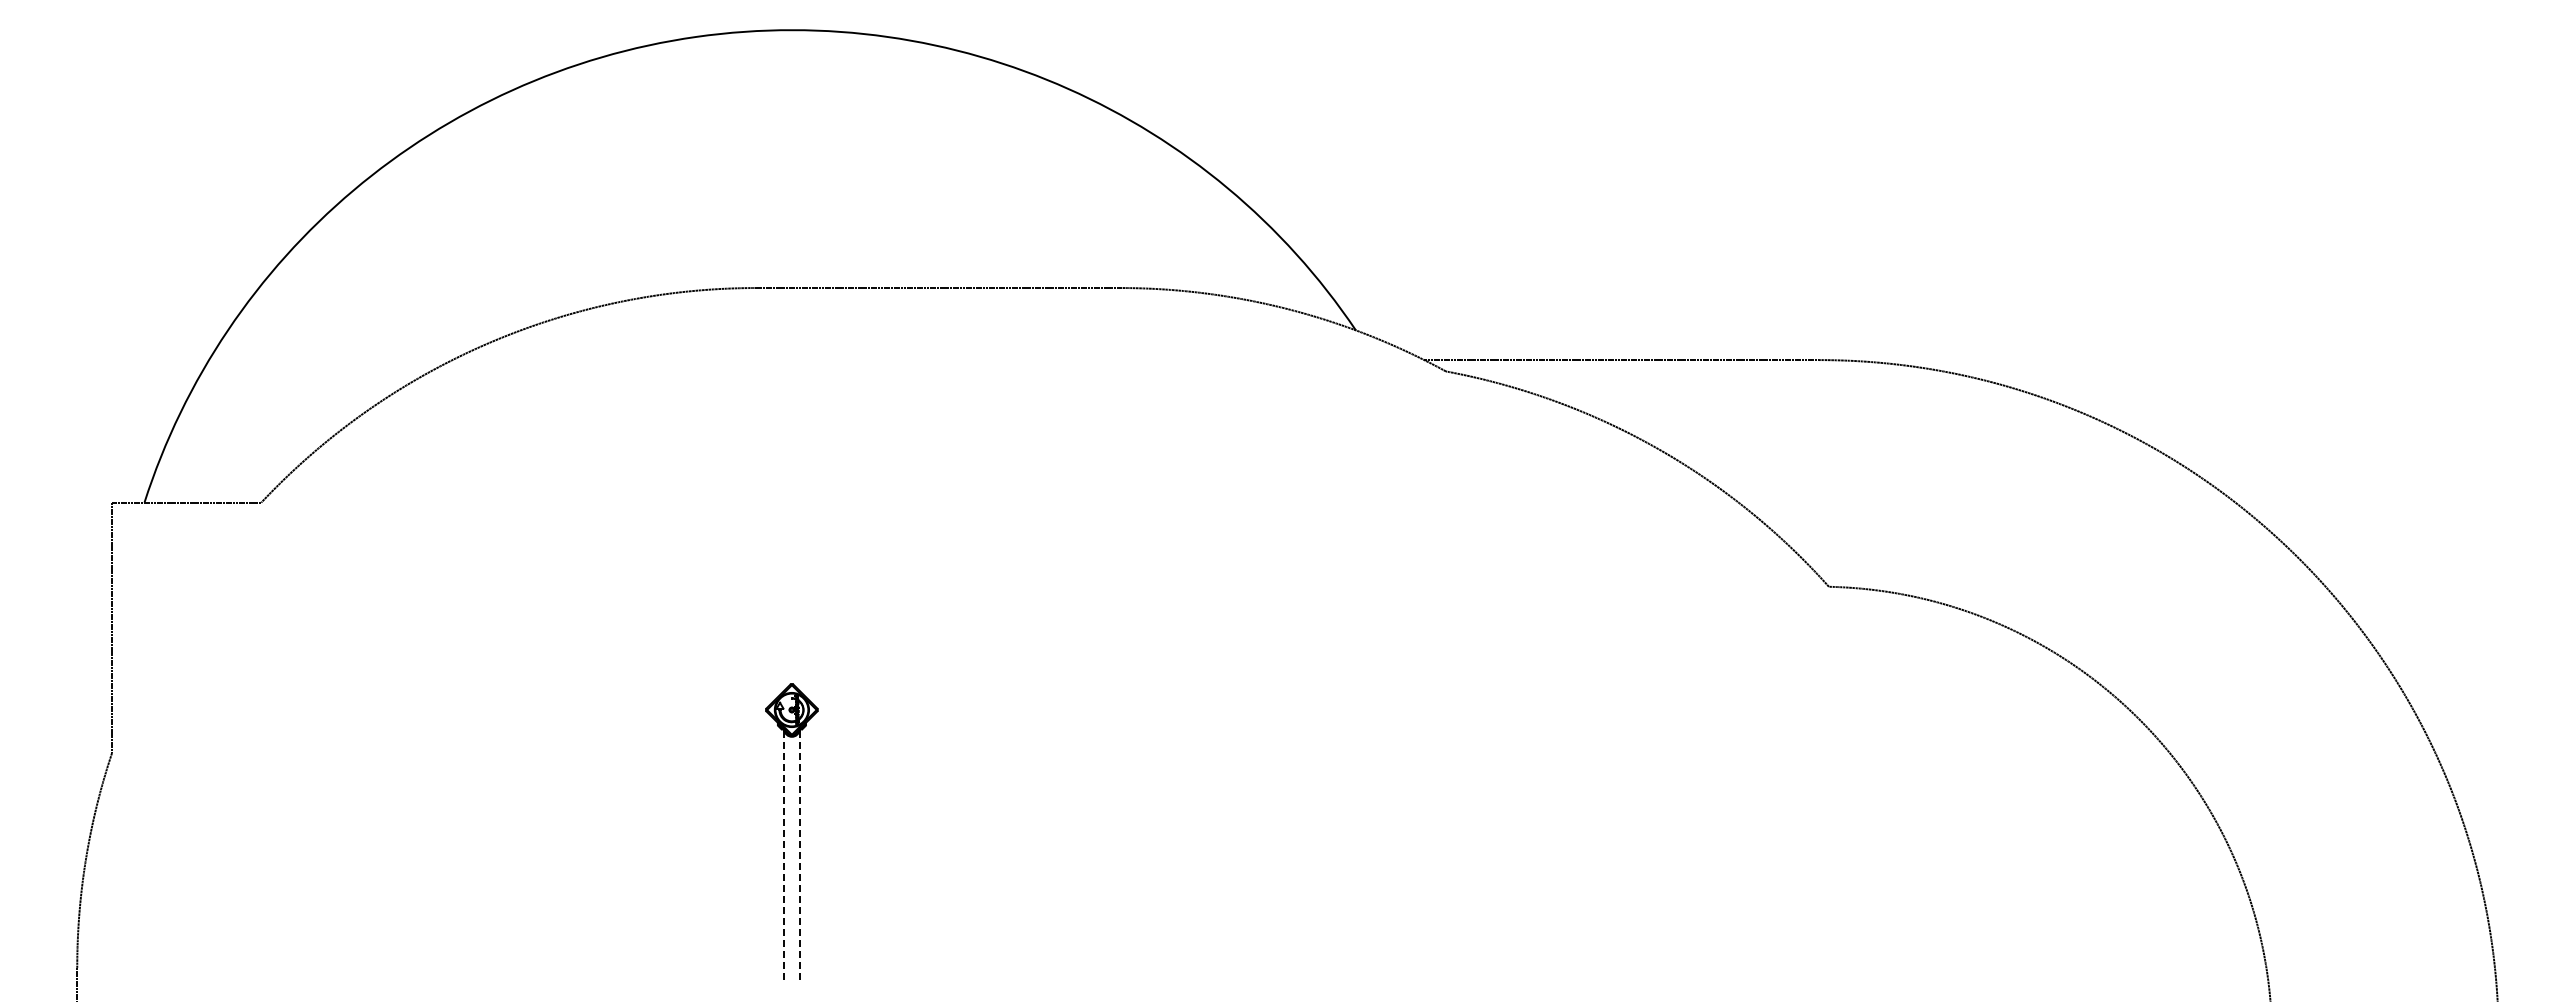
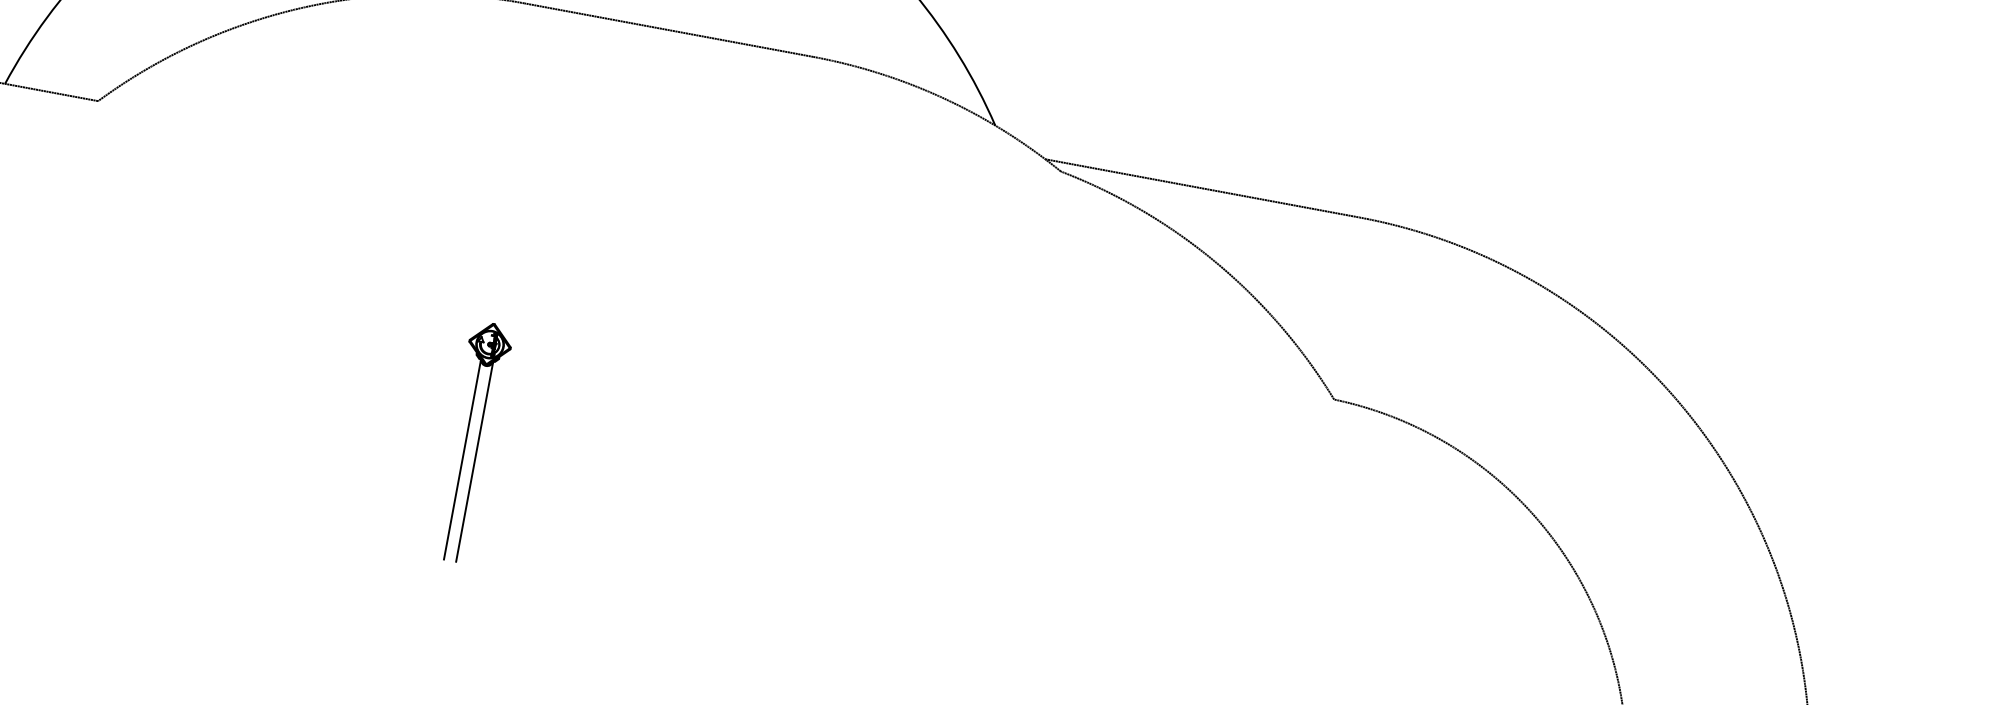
line: (784, 856) -> (462, 460), dashed -> solid
line: (799, 856) -> (474, 462), dashed -> solid

